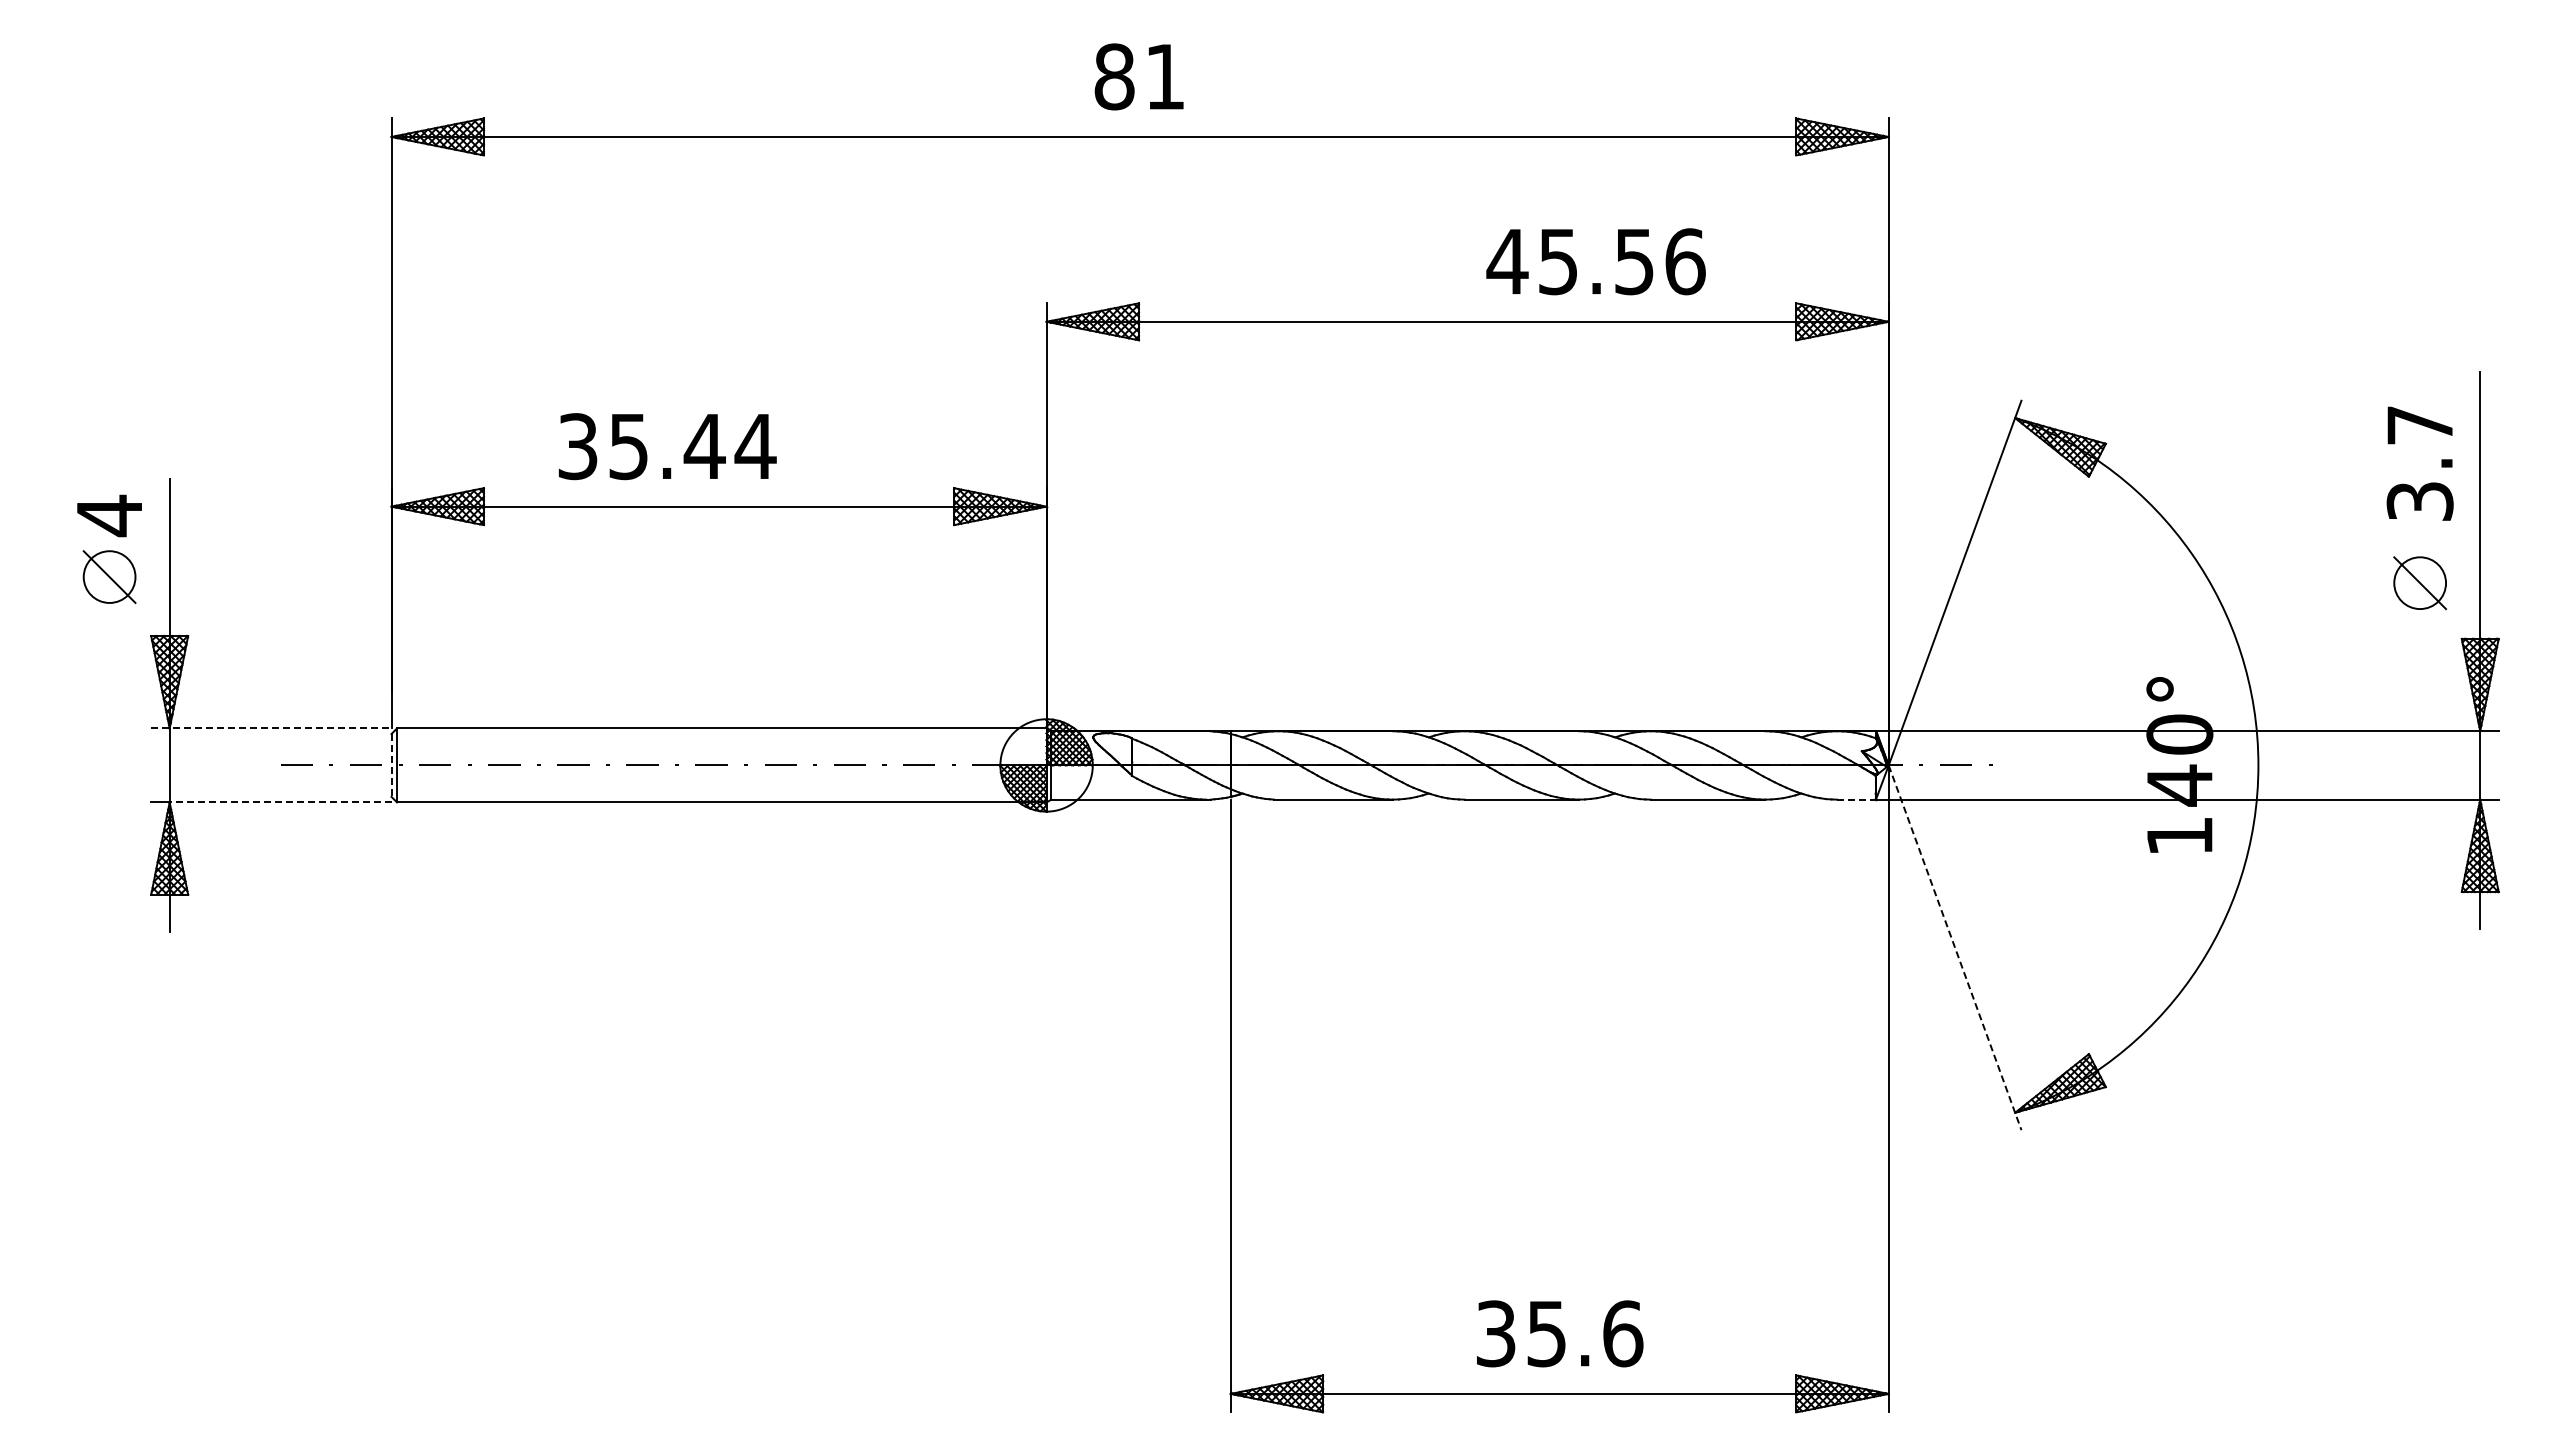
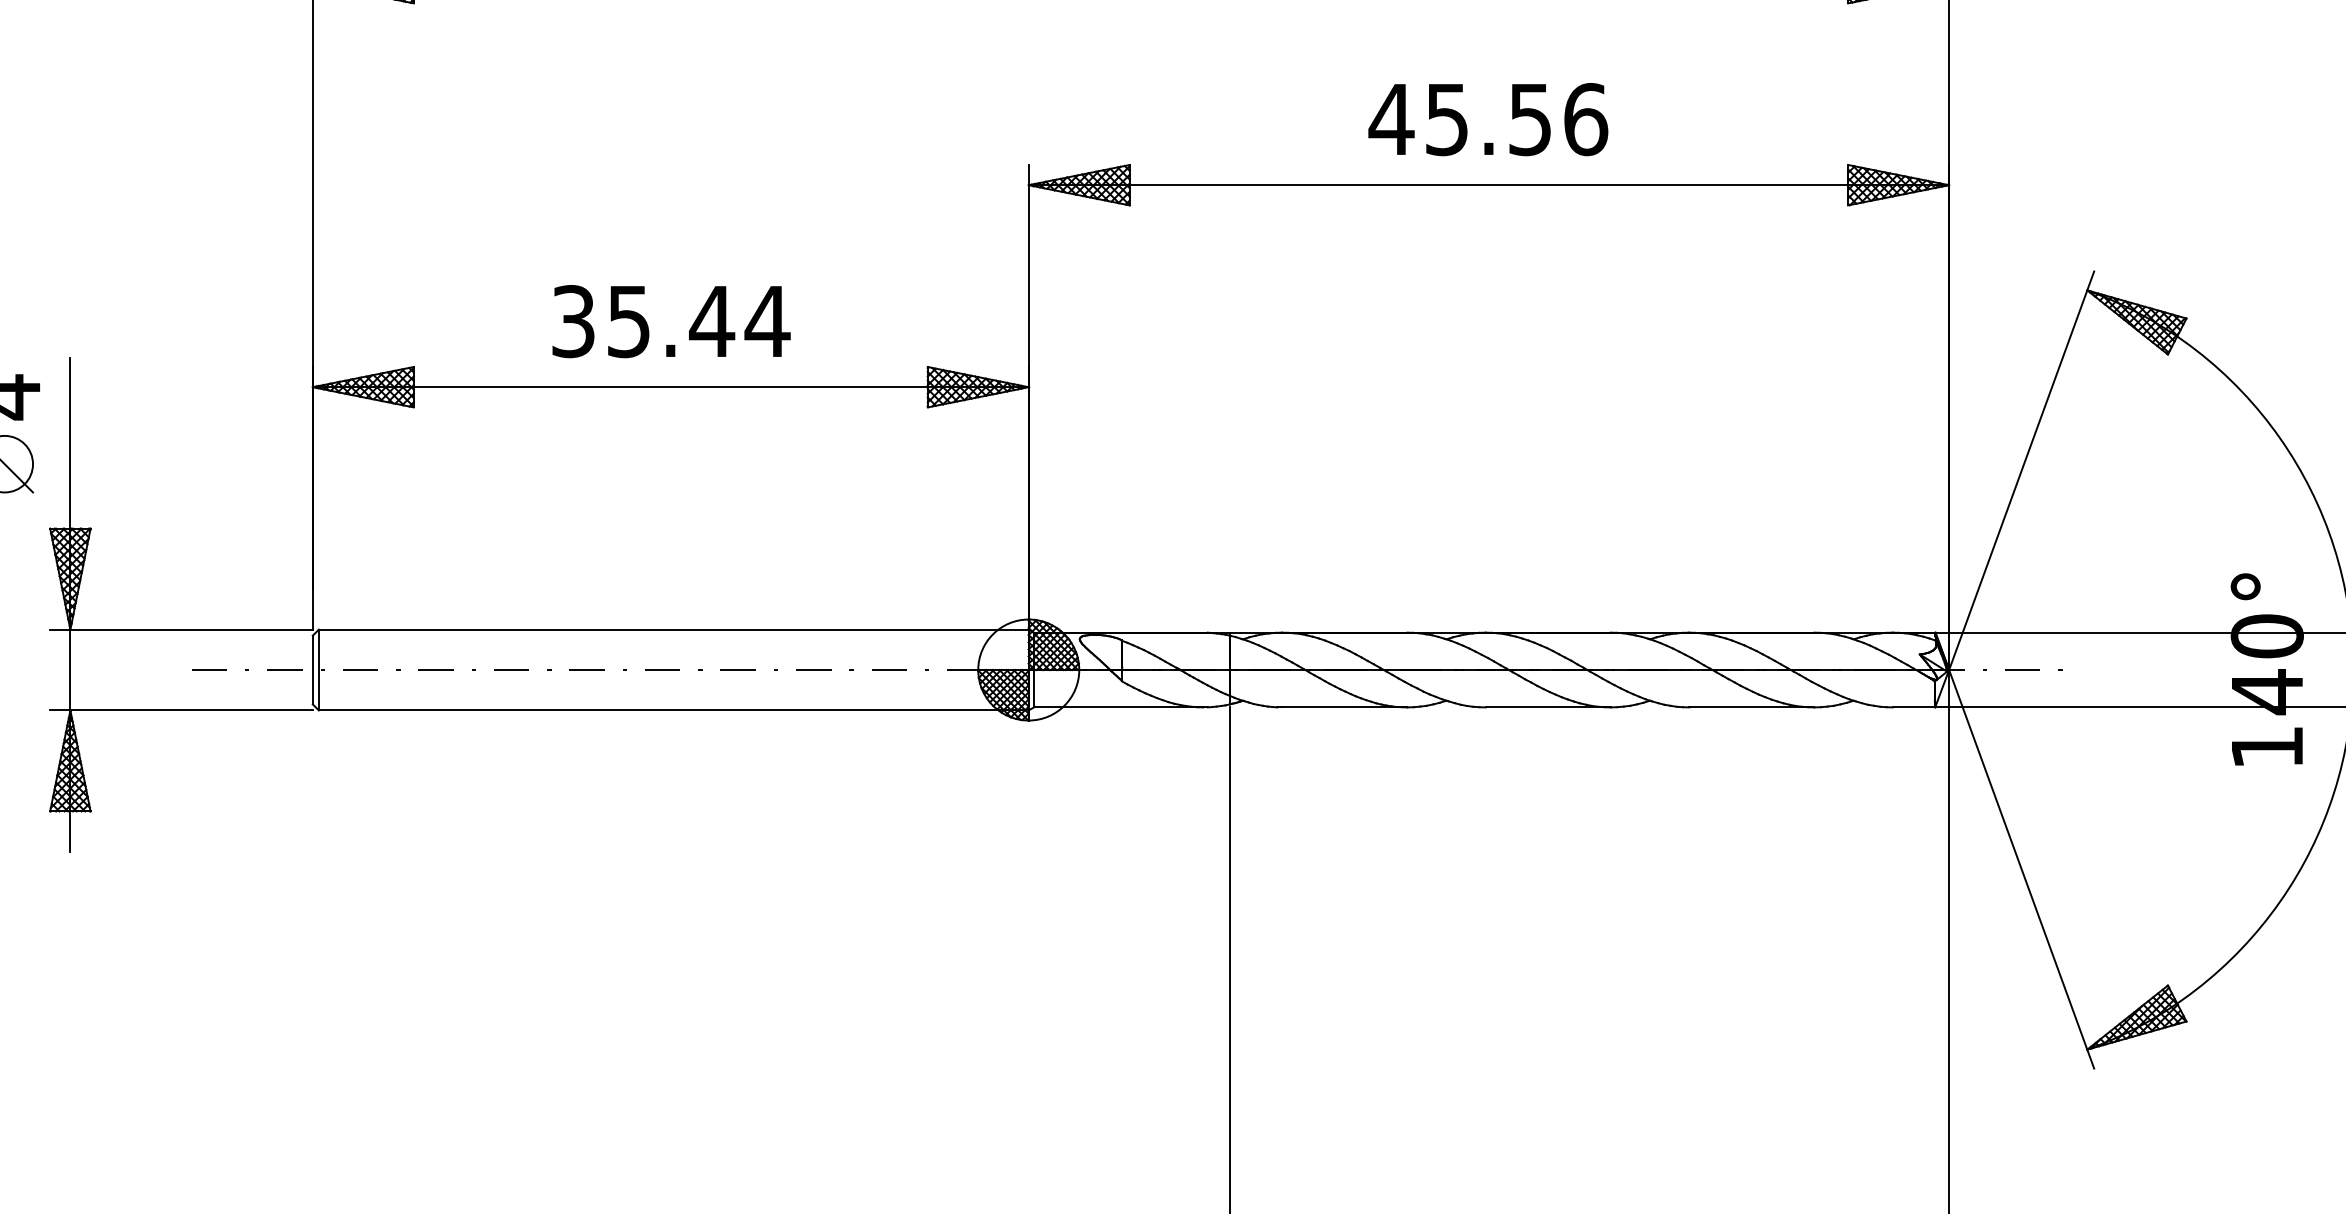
text: (1595, 261) -> (1487, 119), moved
text: (667, 446) -> (671, 321), moved
line: (271, 728) -> (181, 629), dashed -> solid
line: (391, 765) -> (312, 670), dashed -> solid
line: (1857, 799) -> (1915, 707), dashed -> solid
line: (280, 802) -> (191, 710), dashed -> solid
line: (1955, 948) -> (2022, 870), dashed -> solid

